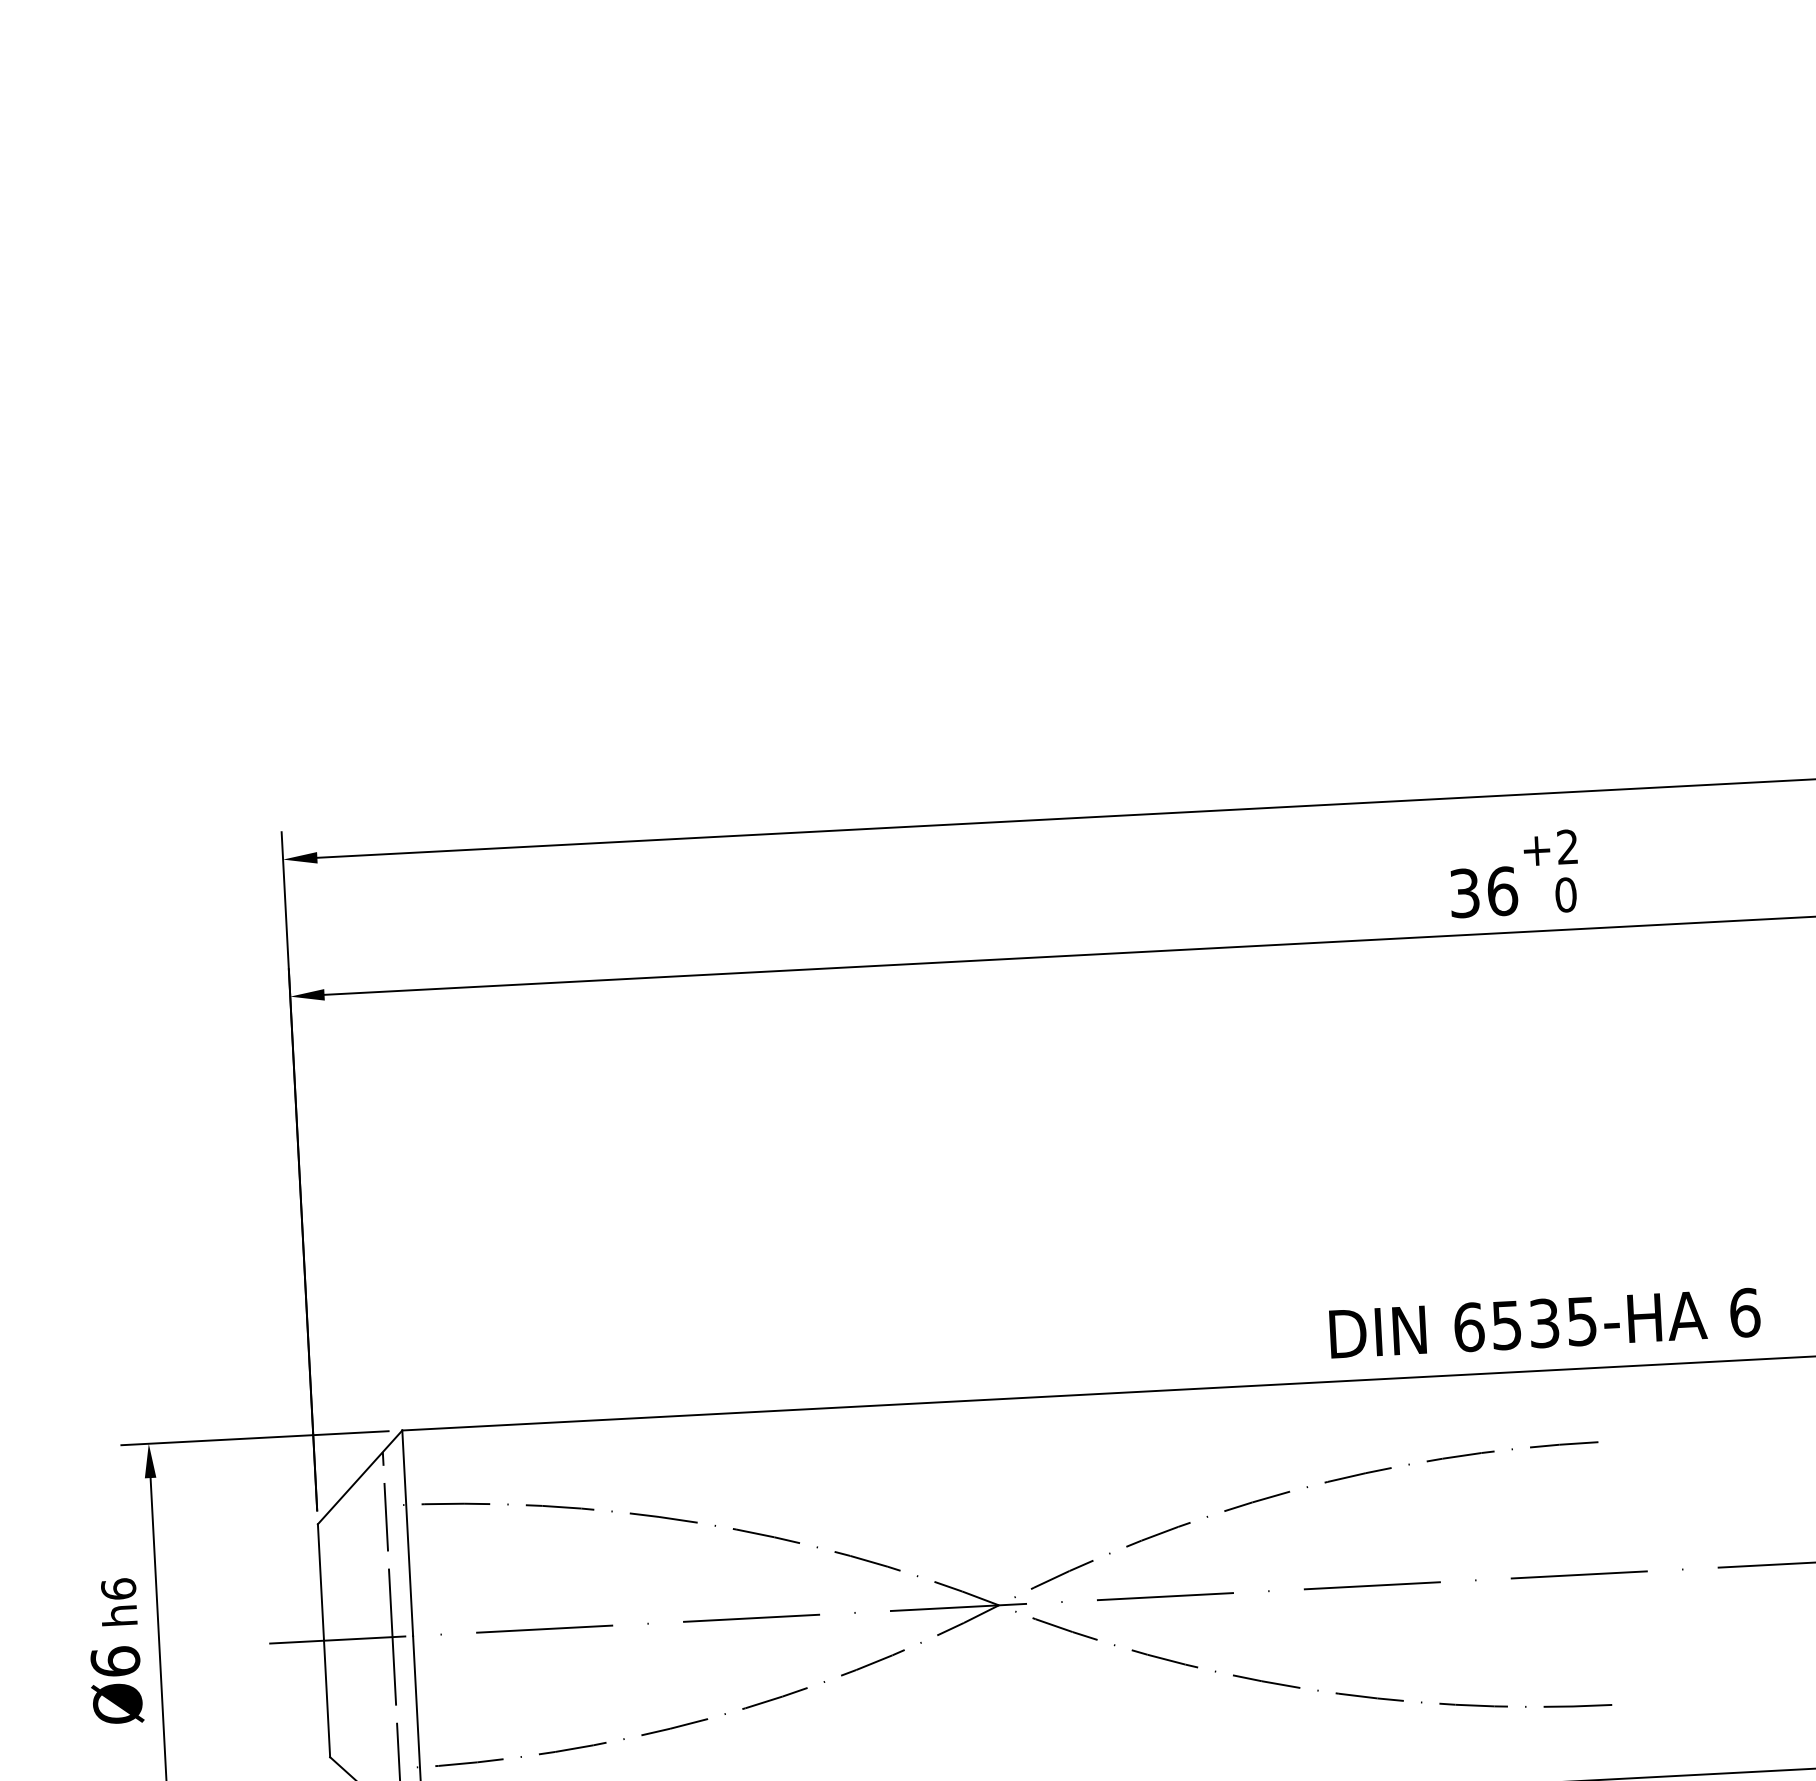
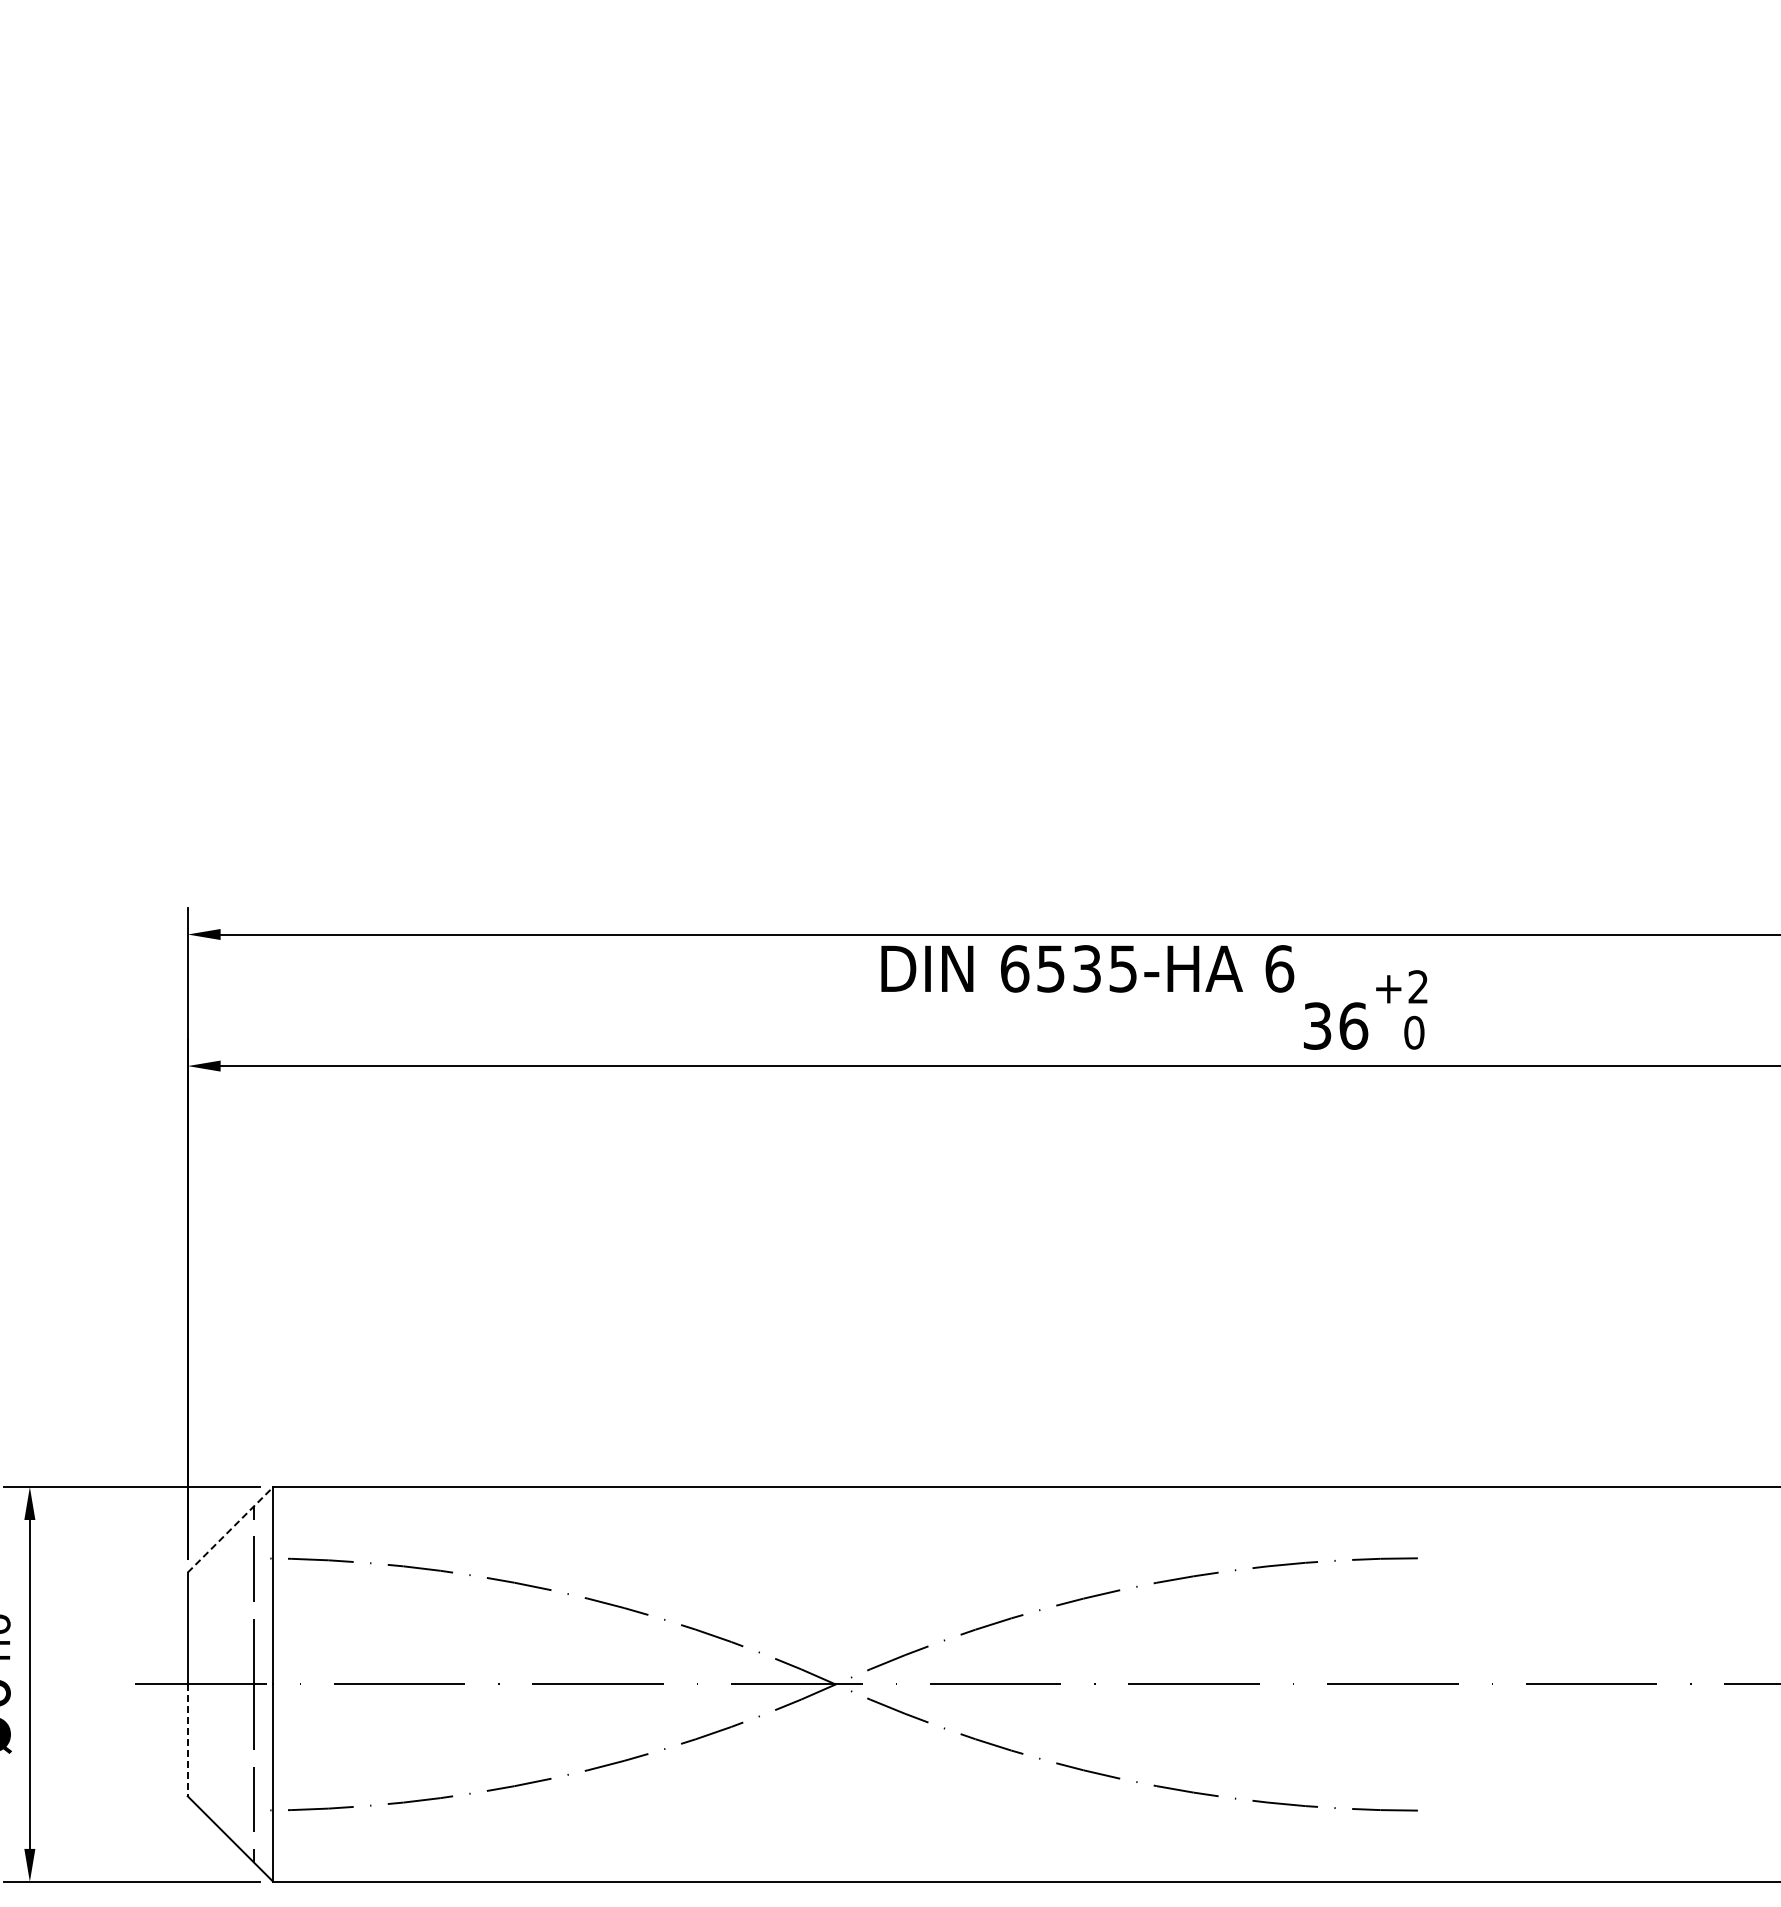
text: (1544, 1322) -> (1087, 968), moved
line: (360, 1476) -> (230, 1529), solid -> dashed
line: (326, 1699) -> (187, 1740), solid -> dashed

